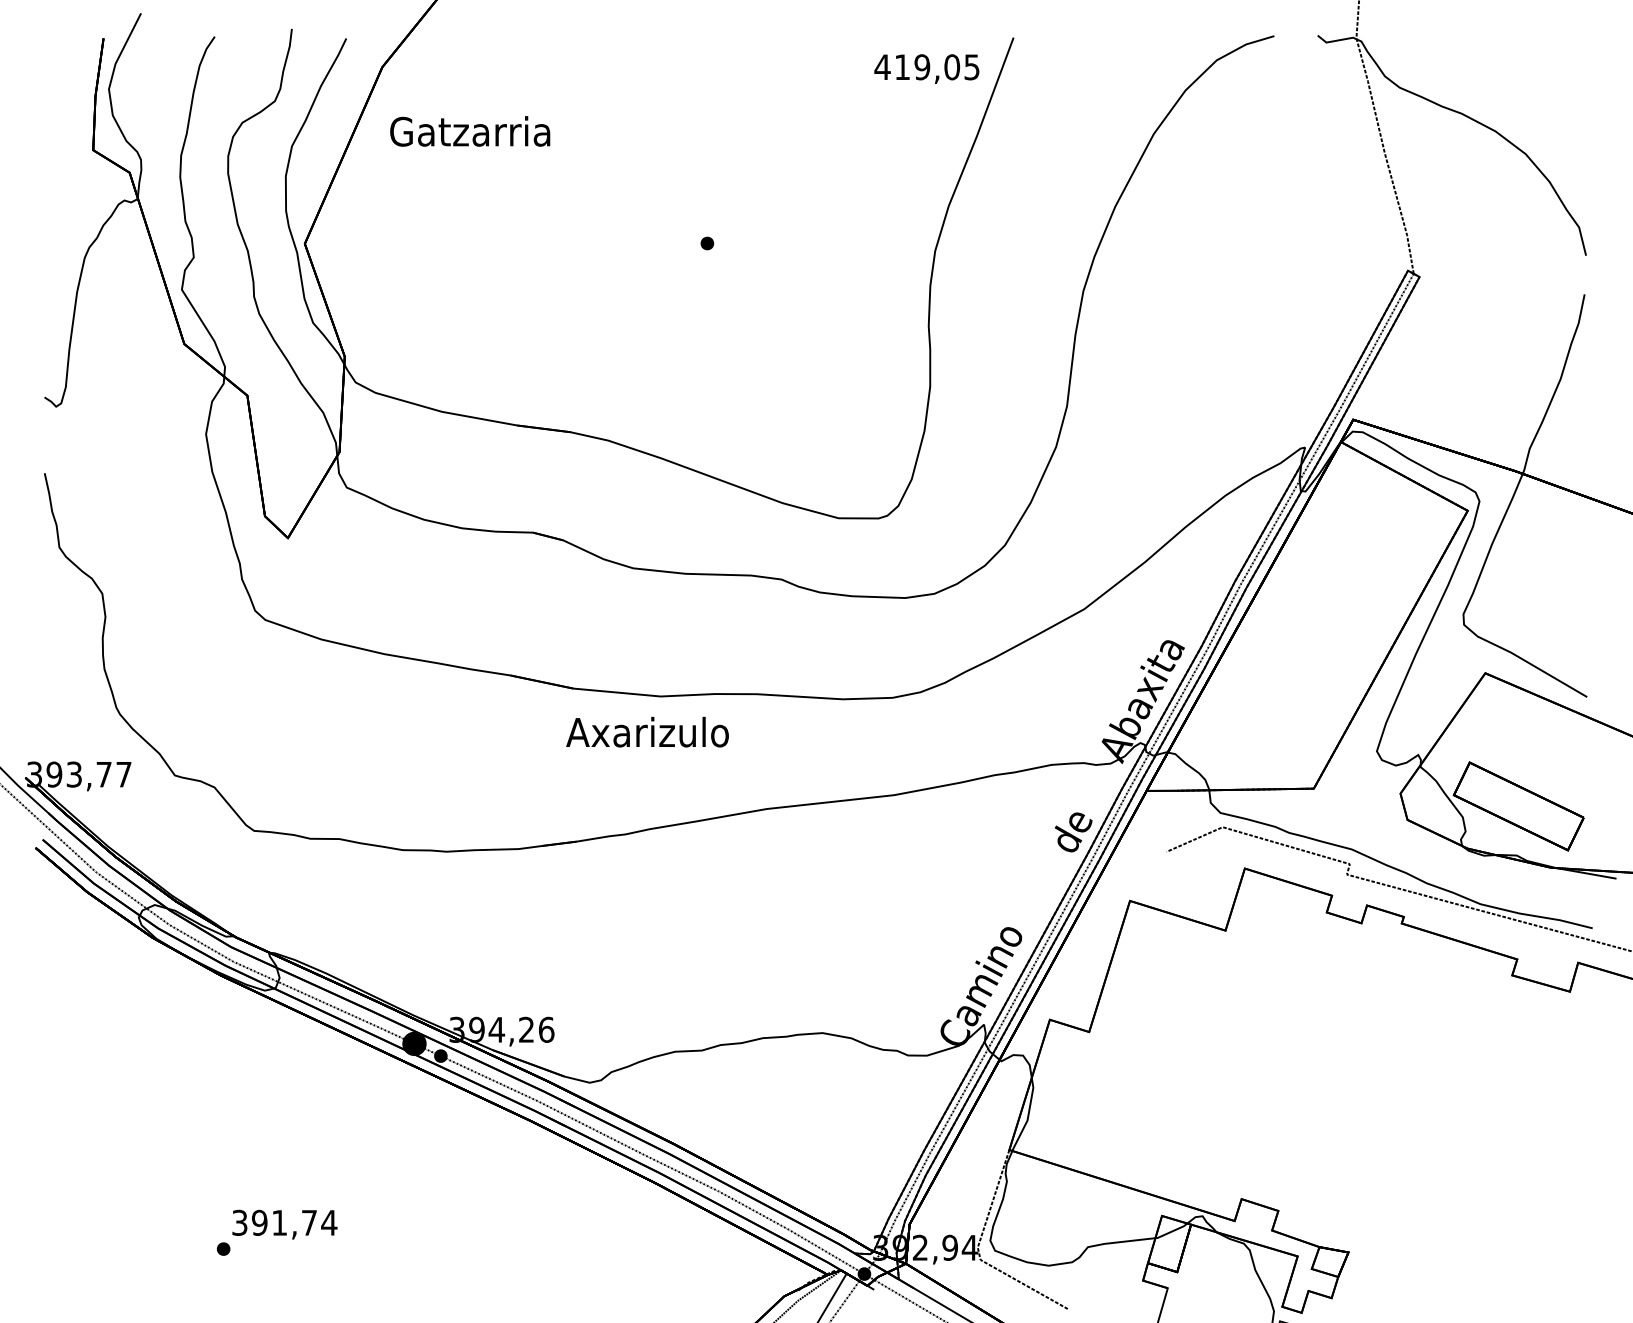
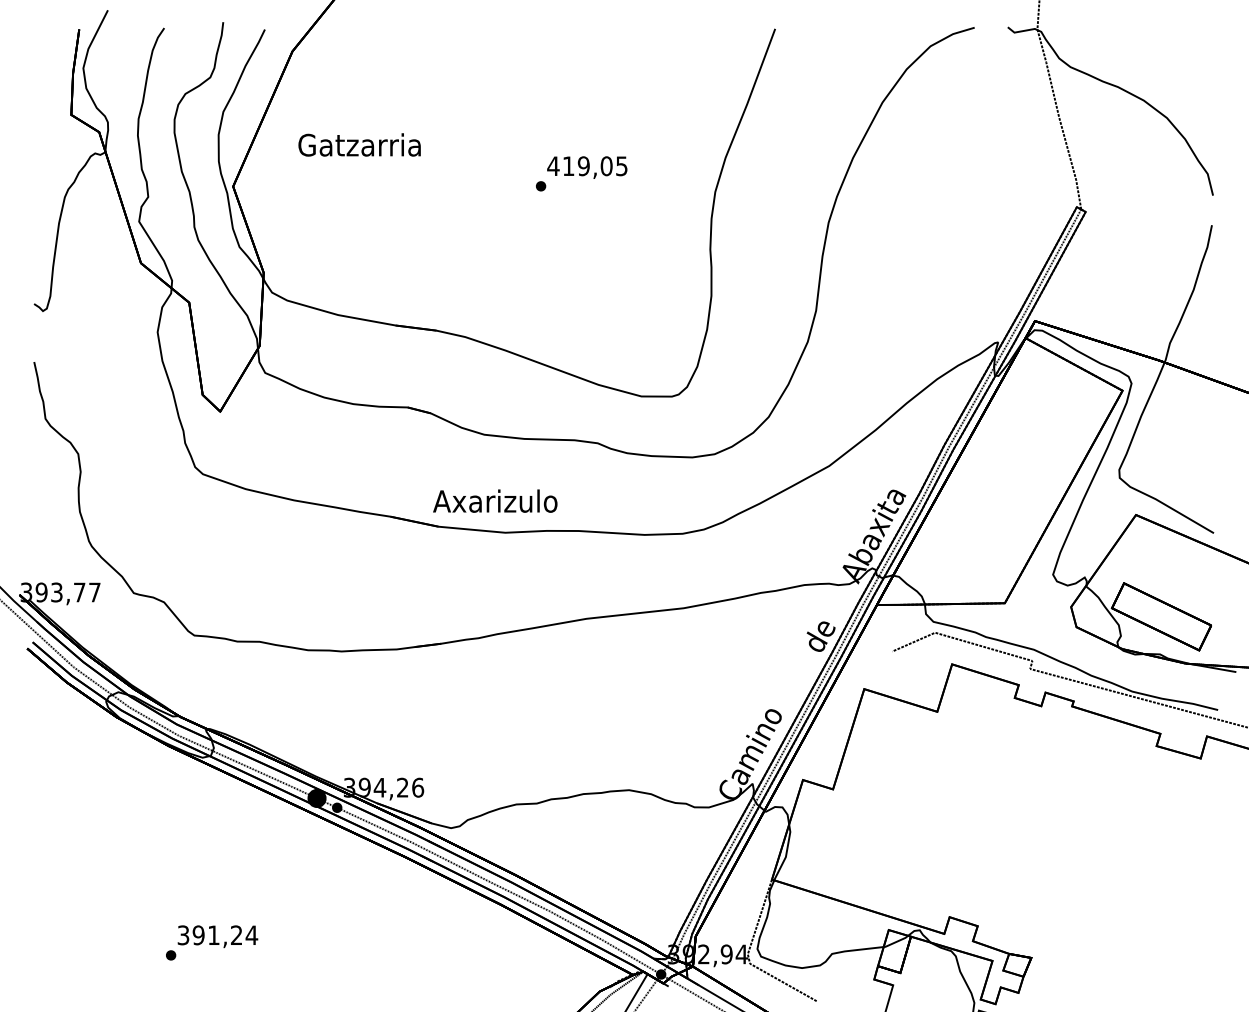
text: (926, 68) -> (587, 167), moved
text: (470, 131) -> (359, 145), moved
text: (647, 731) -> (495, 500), moved
text: (308, 1222) -> (235, 935), 391,74 -> 391,24

